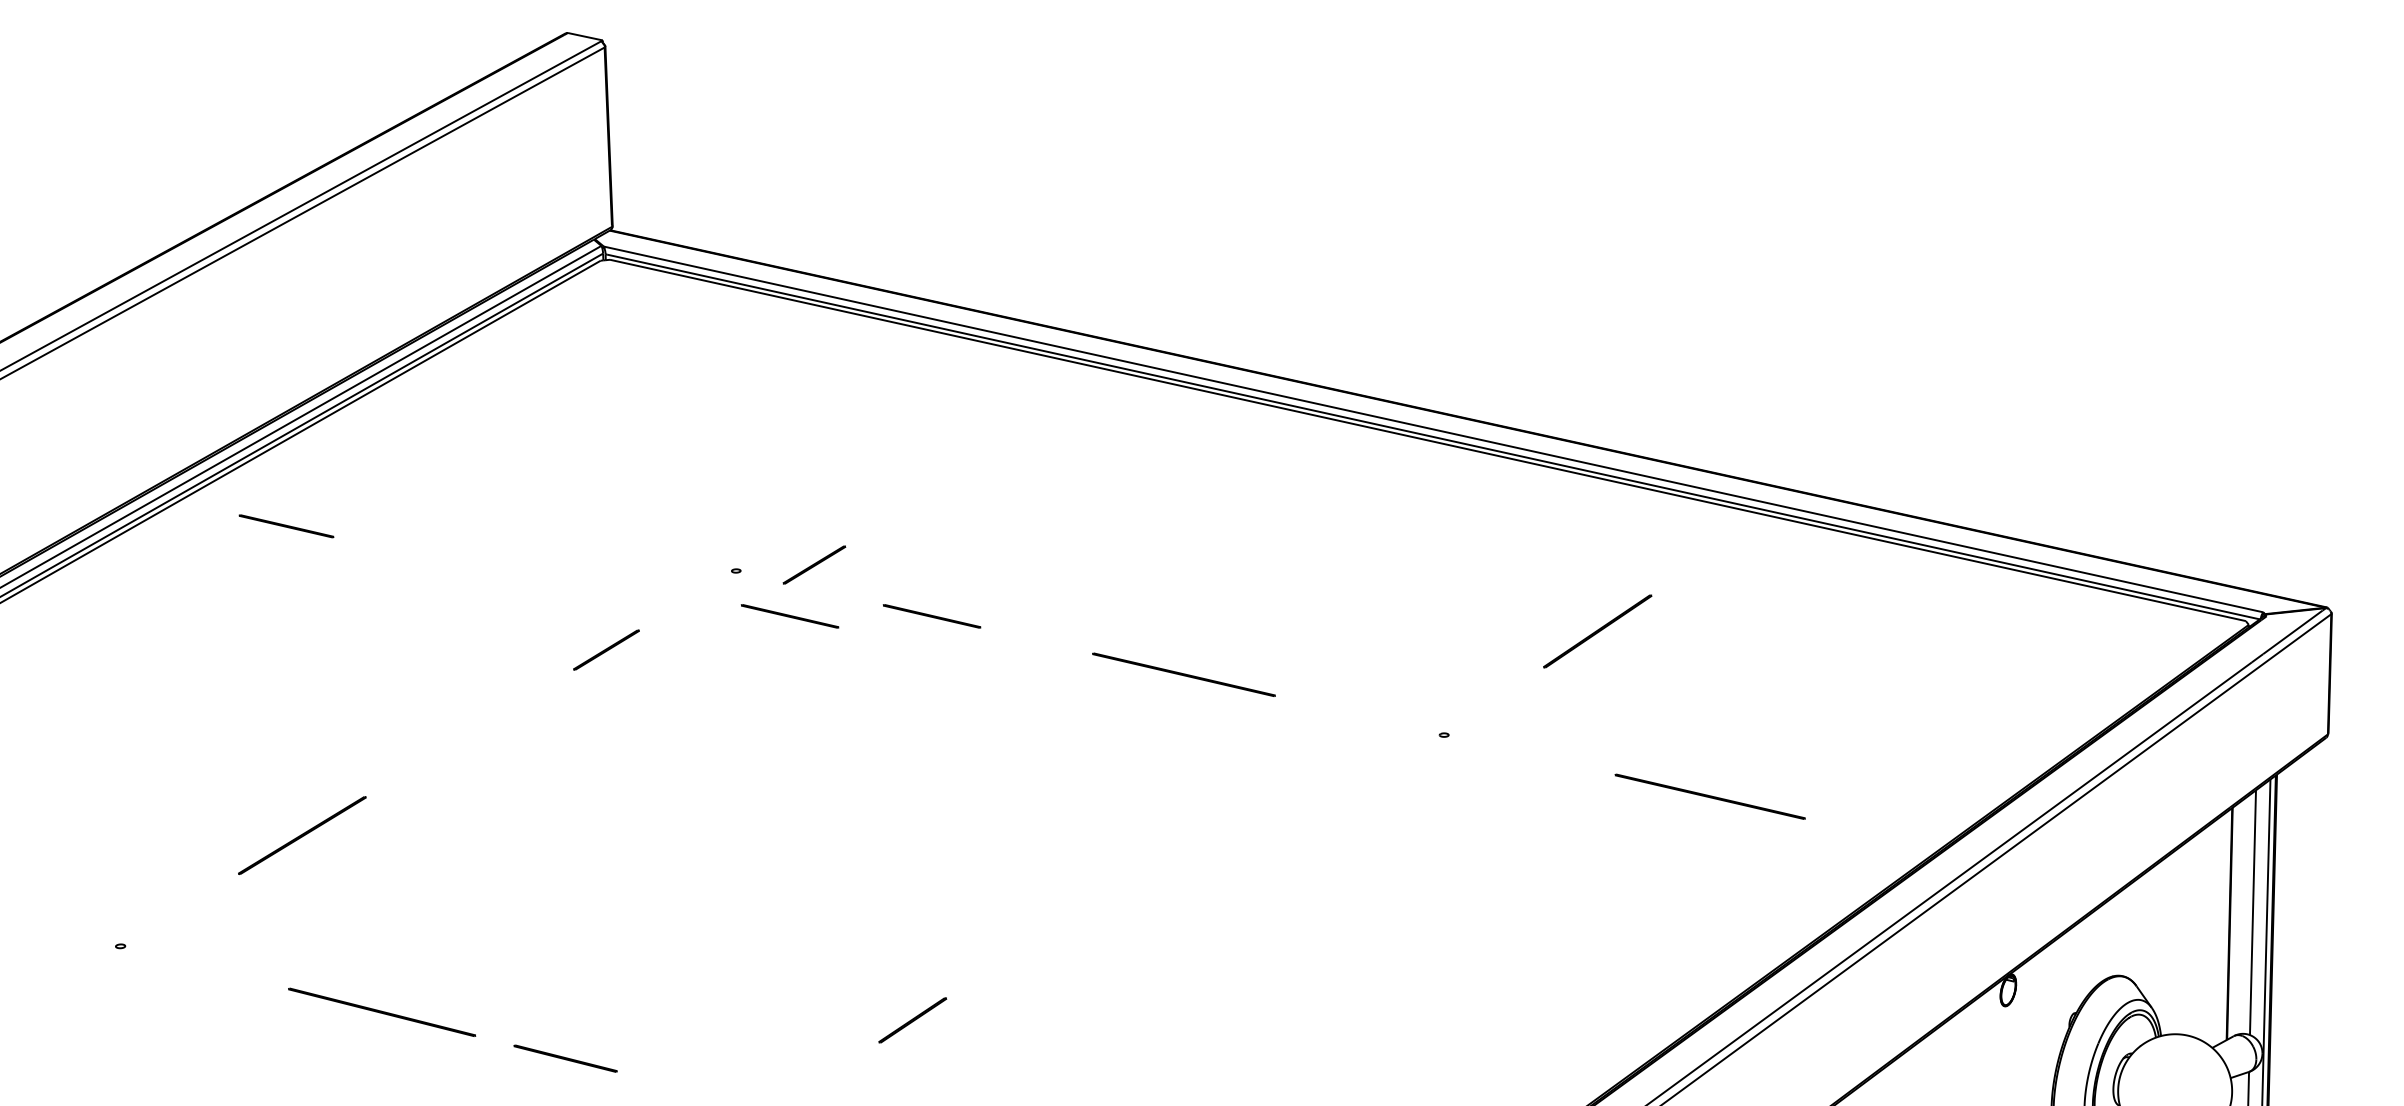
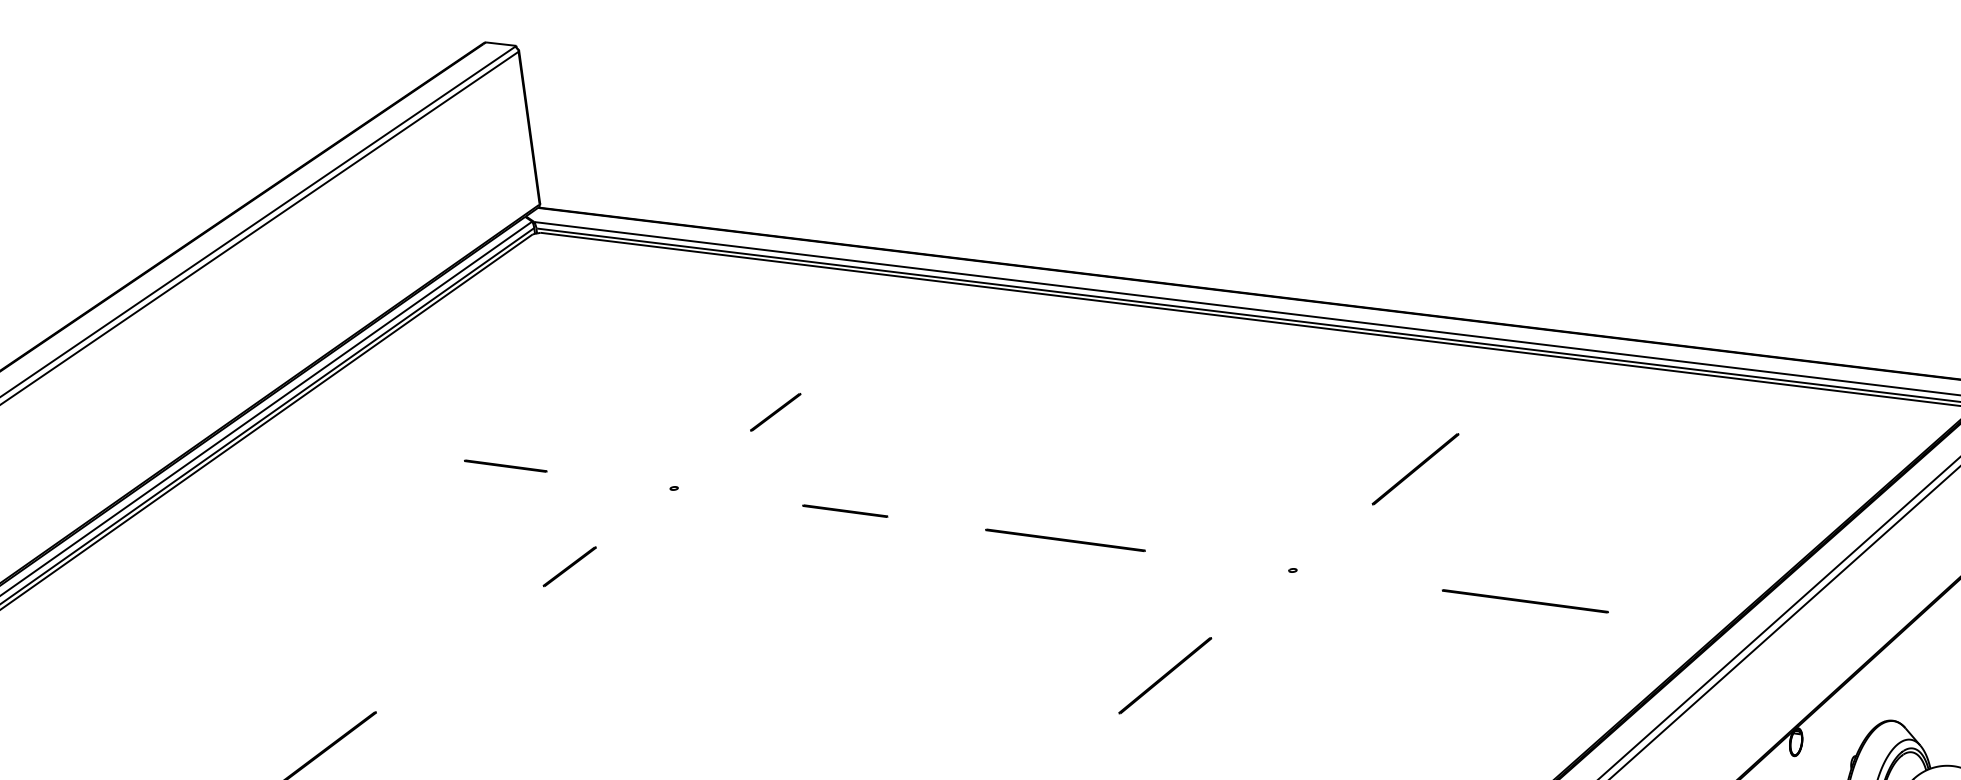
line: (286, 526) -> (505, 466), moved
line: (814, 564) -> (775, 411), moved
line: (789, 616) -> (723, 522), removed
line: (1284, 842) -> (1165, 675), added

